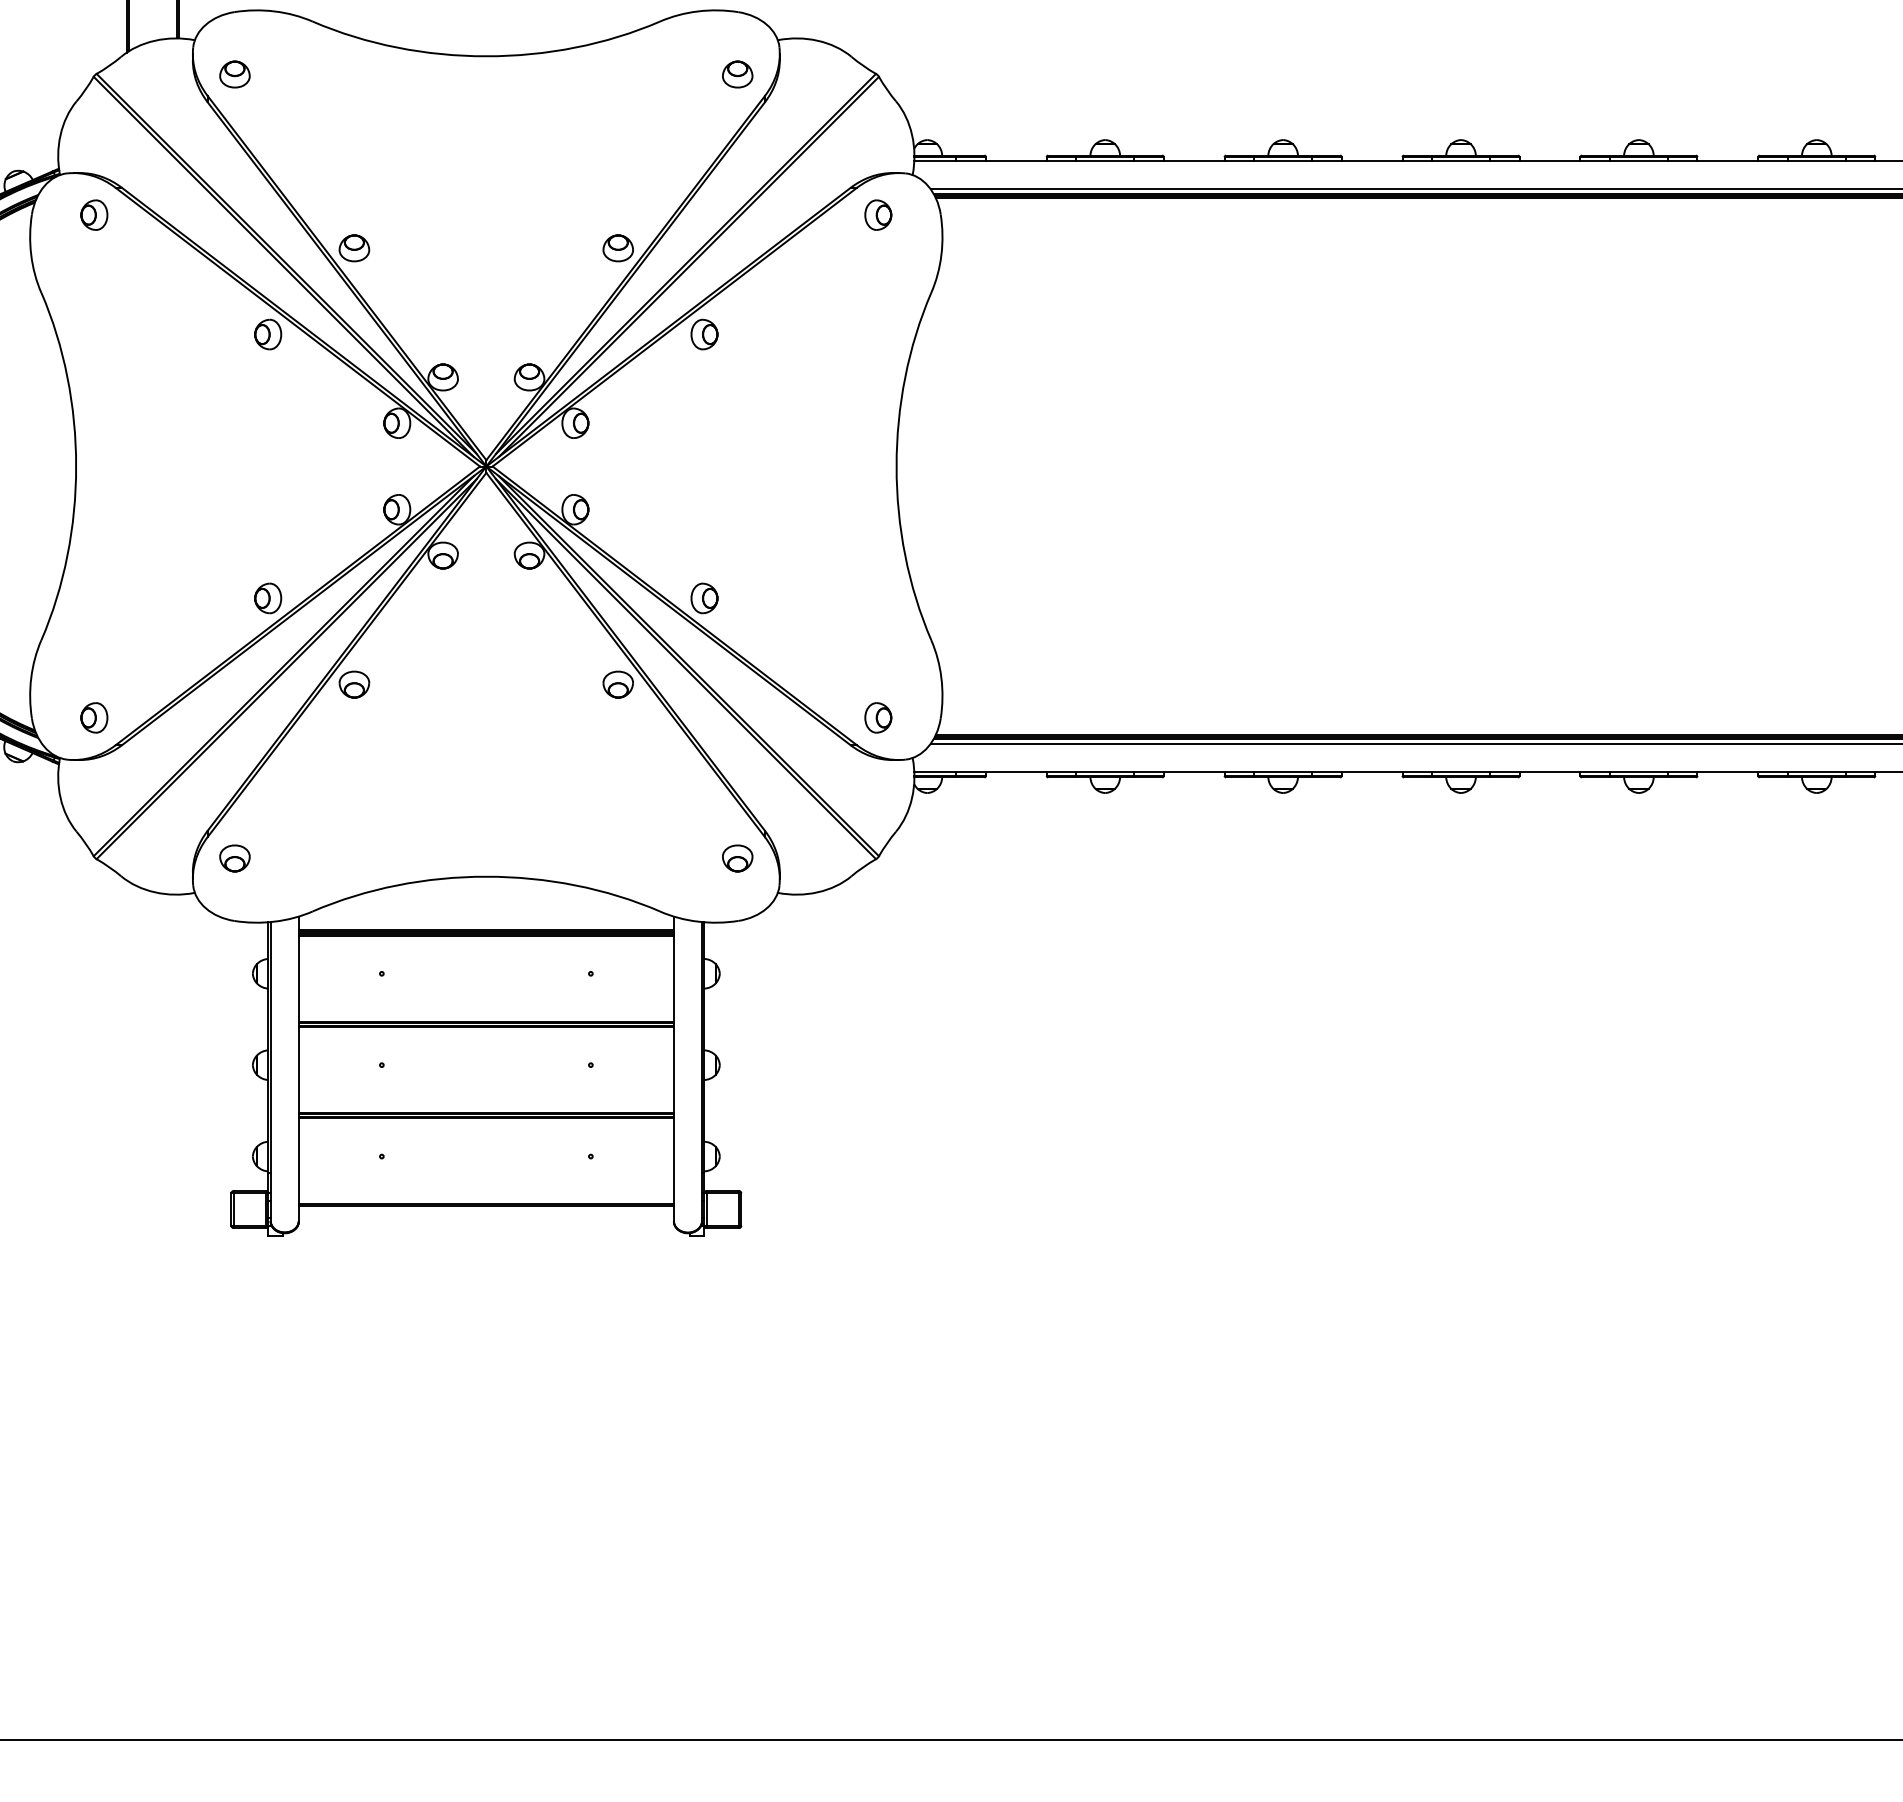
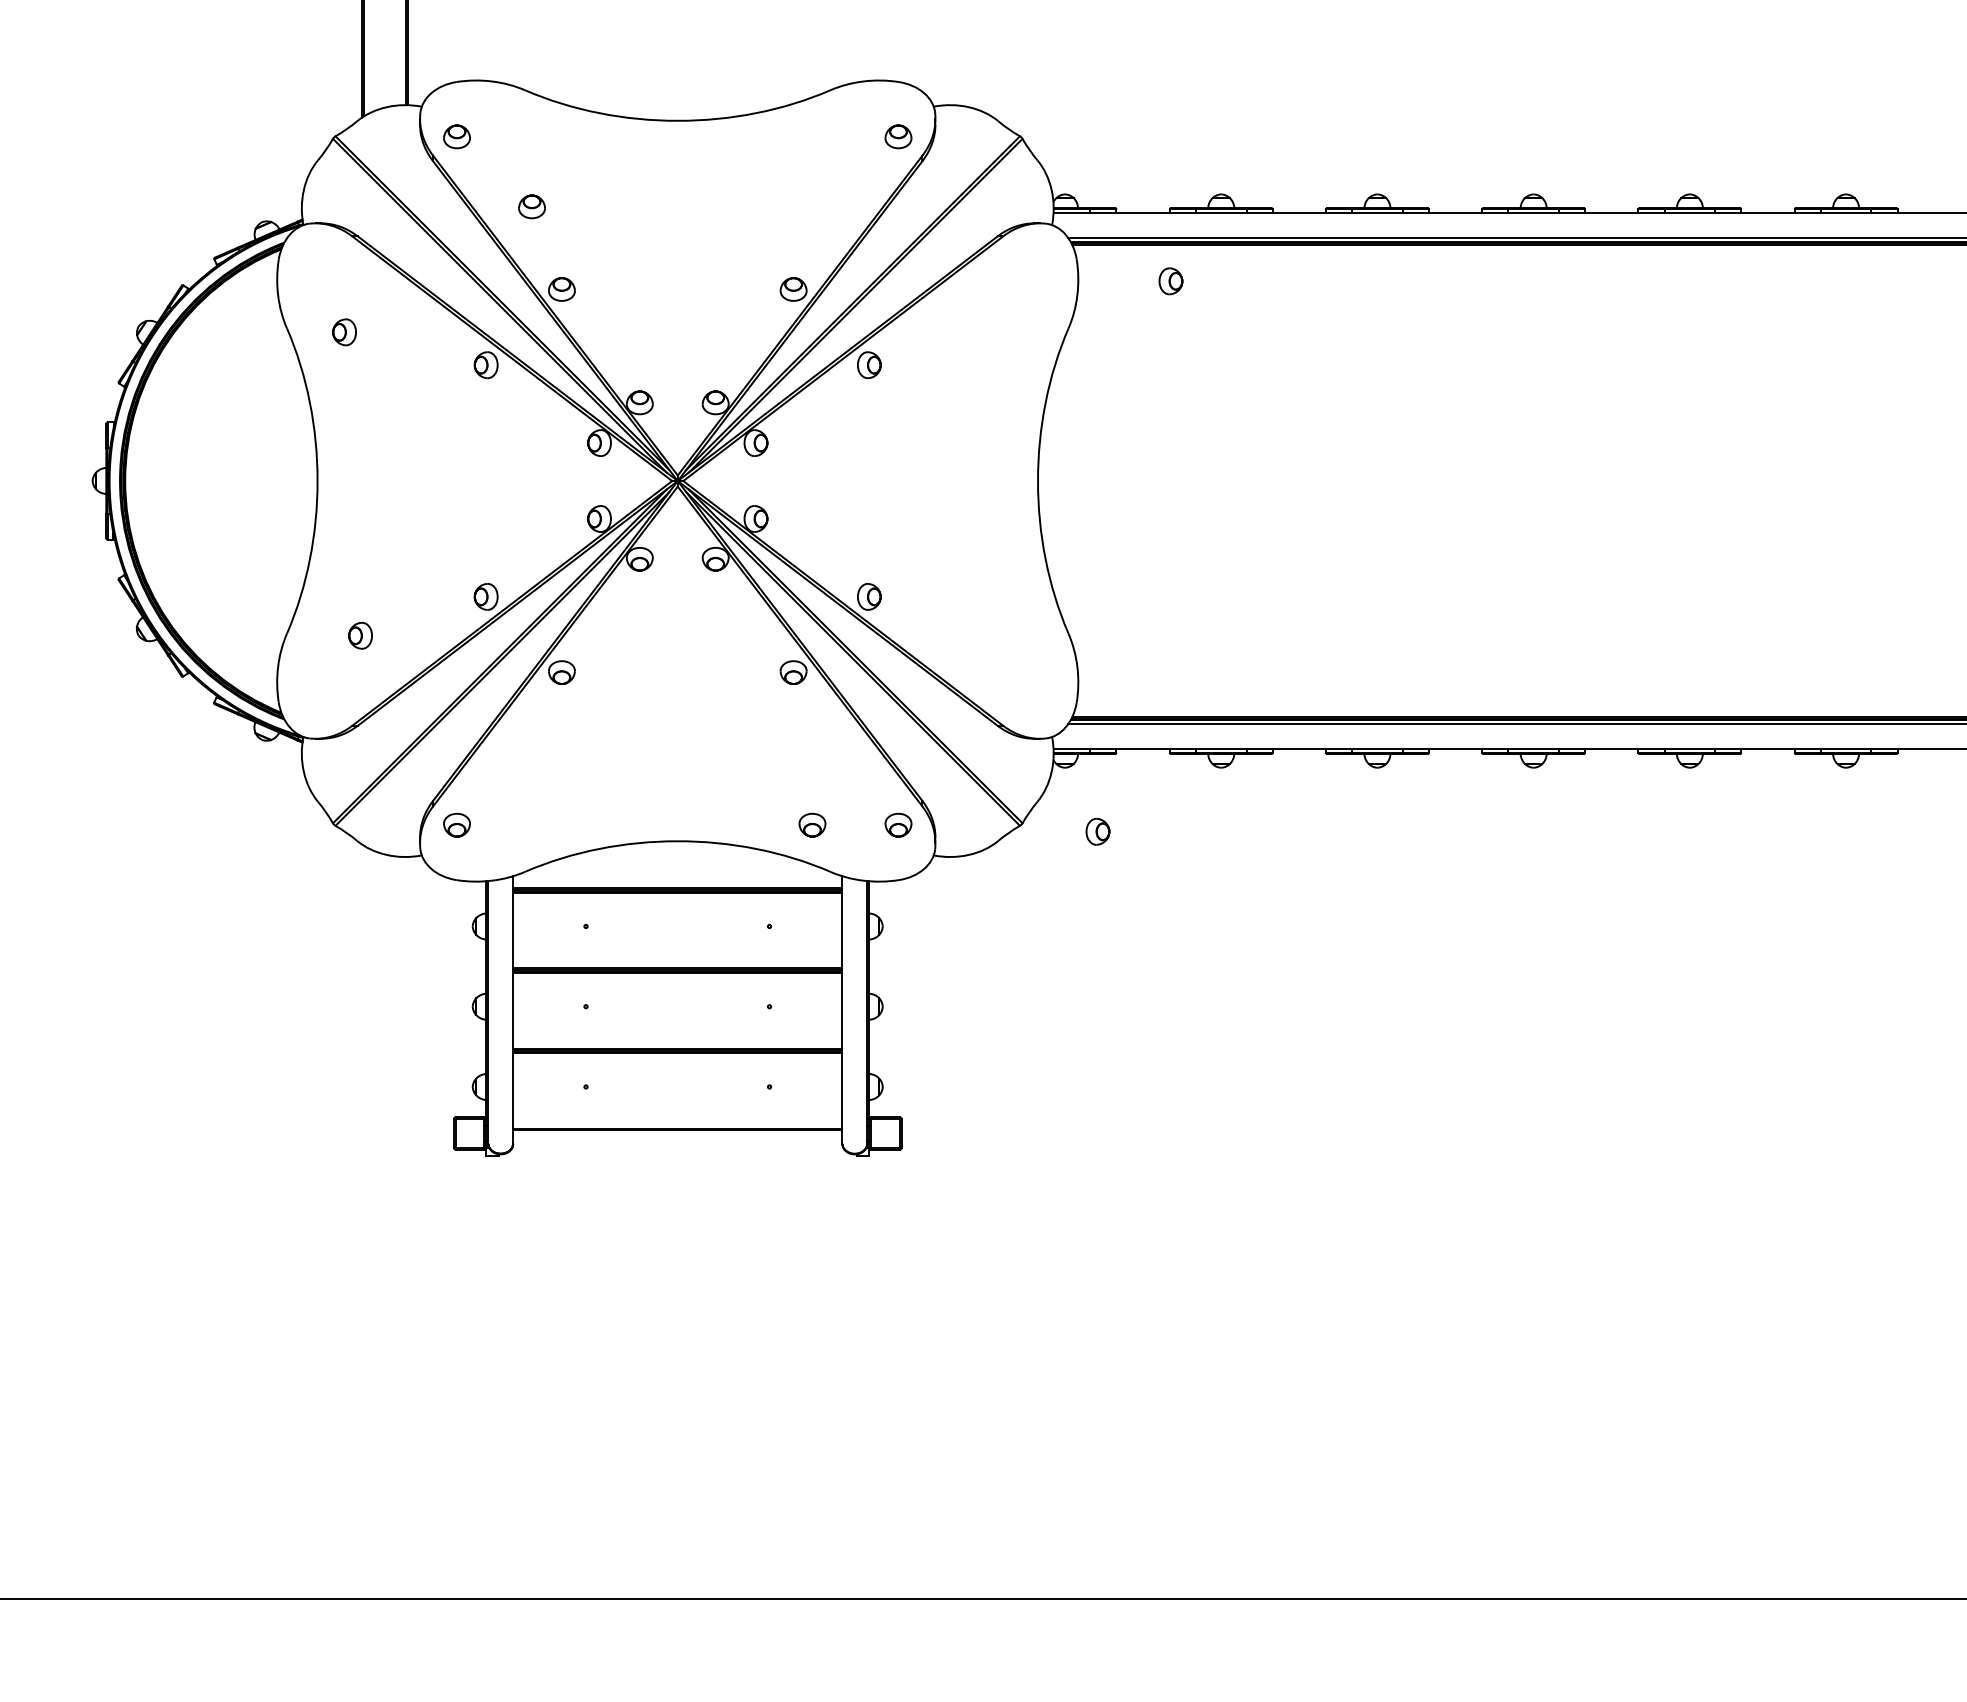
part: (319, 153) -> (531, 206), added
part: (94, 215) -> (344, 332), moved
part: (877, 215) -> (1170, 281), moved
part: (94, 717) -> (360, 635), moved
part: (877, 717) -> (1097, 831), moved
part: (639, 857) -> (812, 824), added

